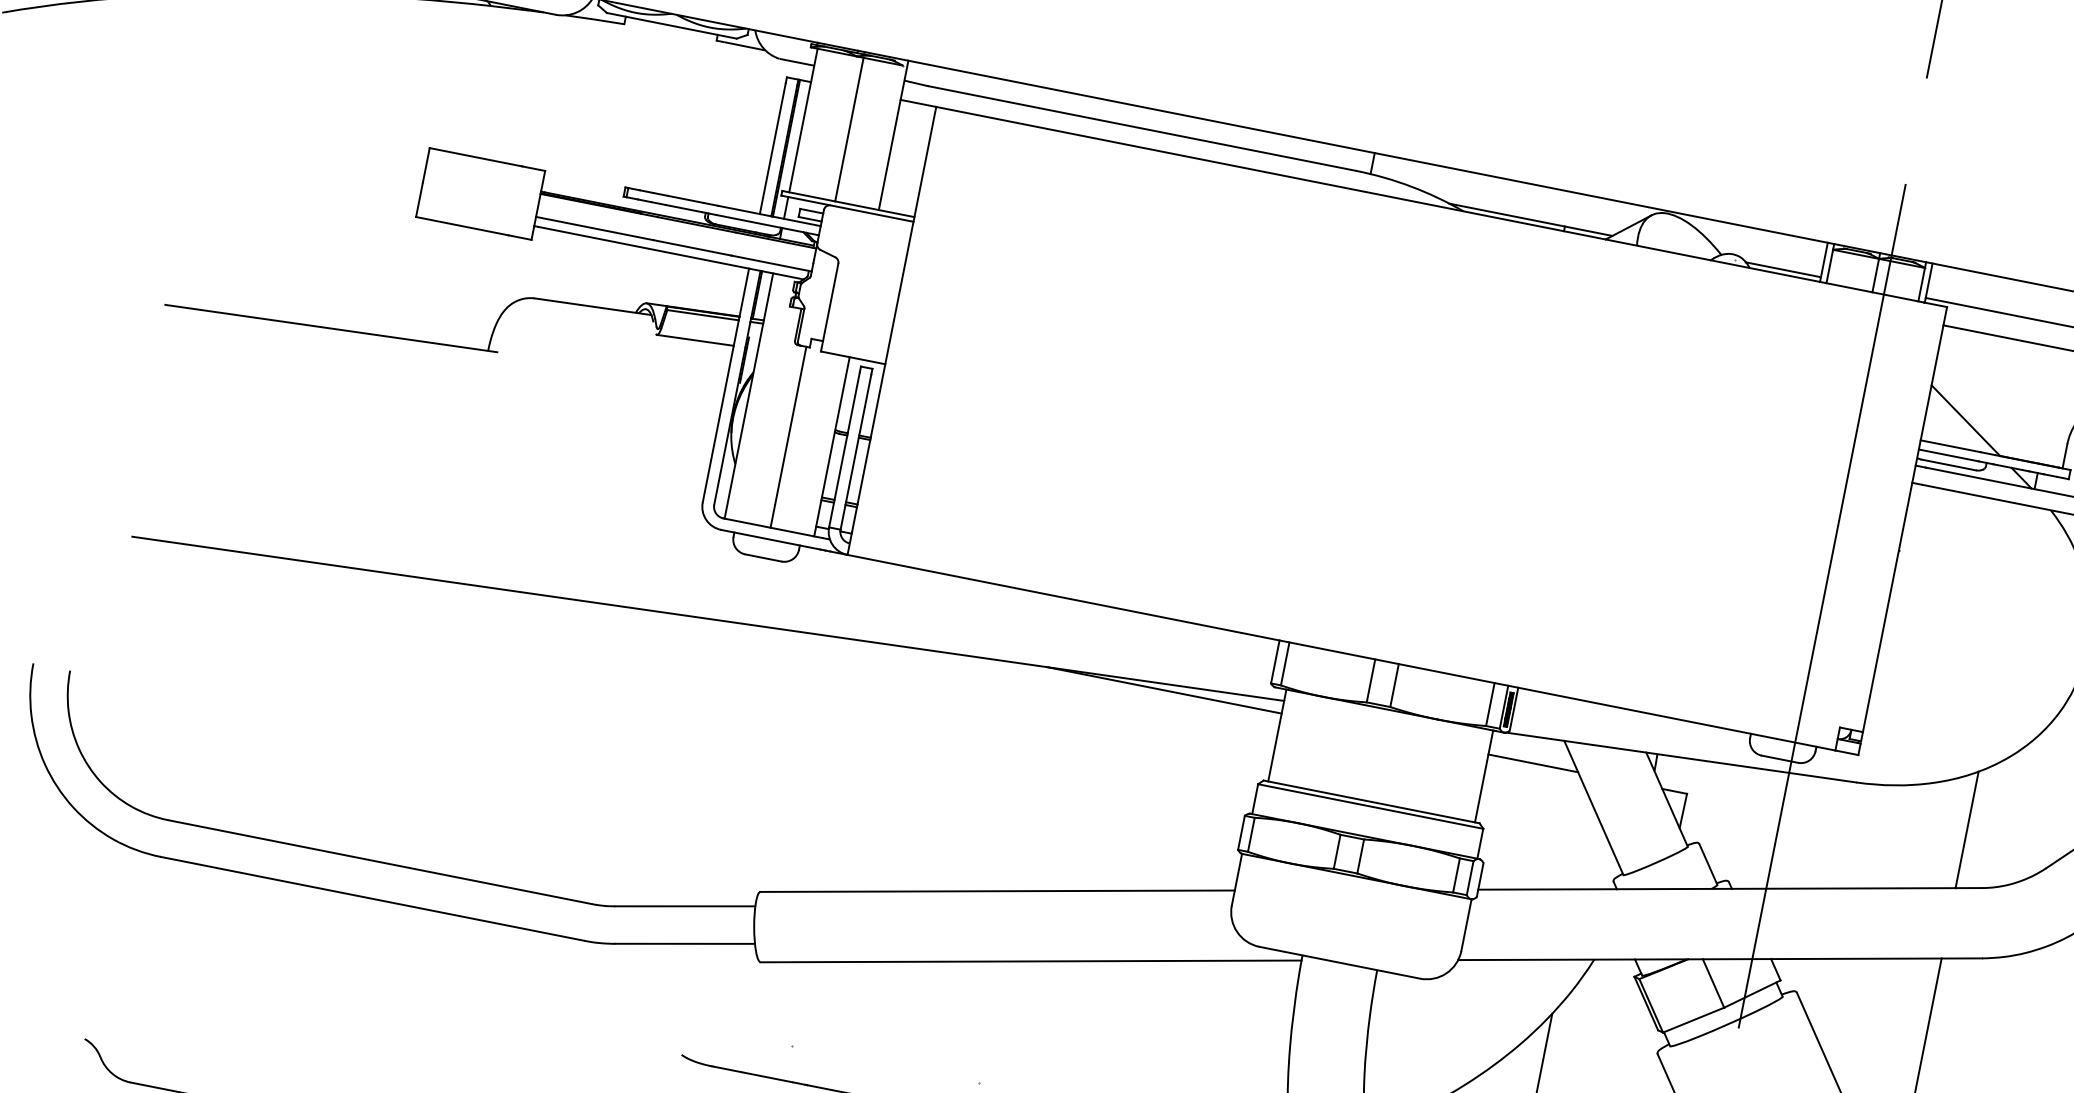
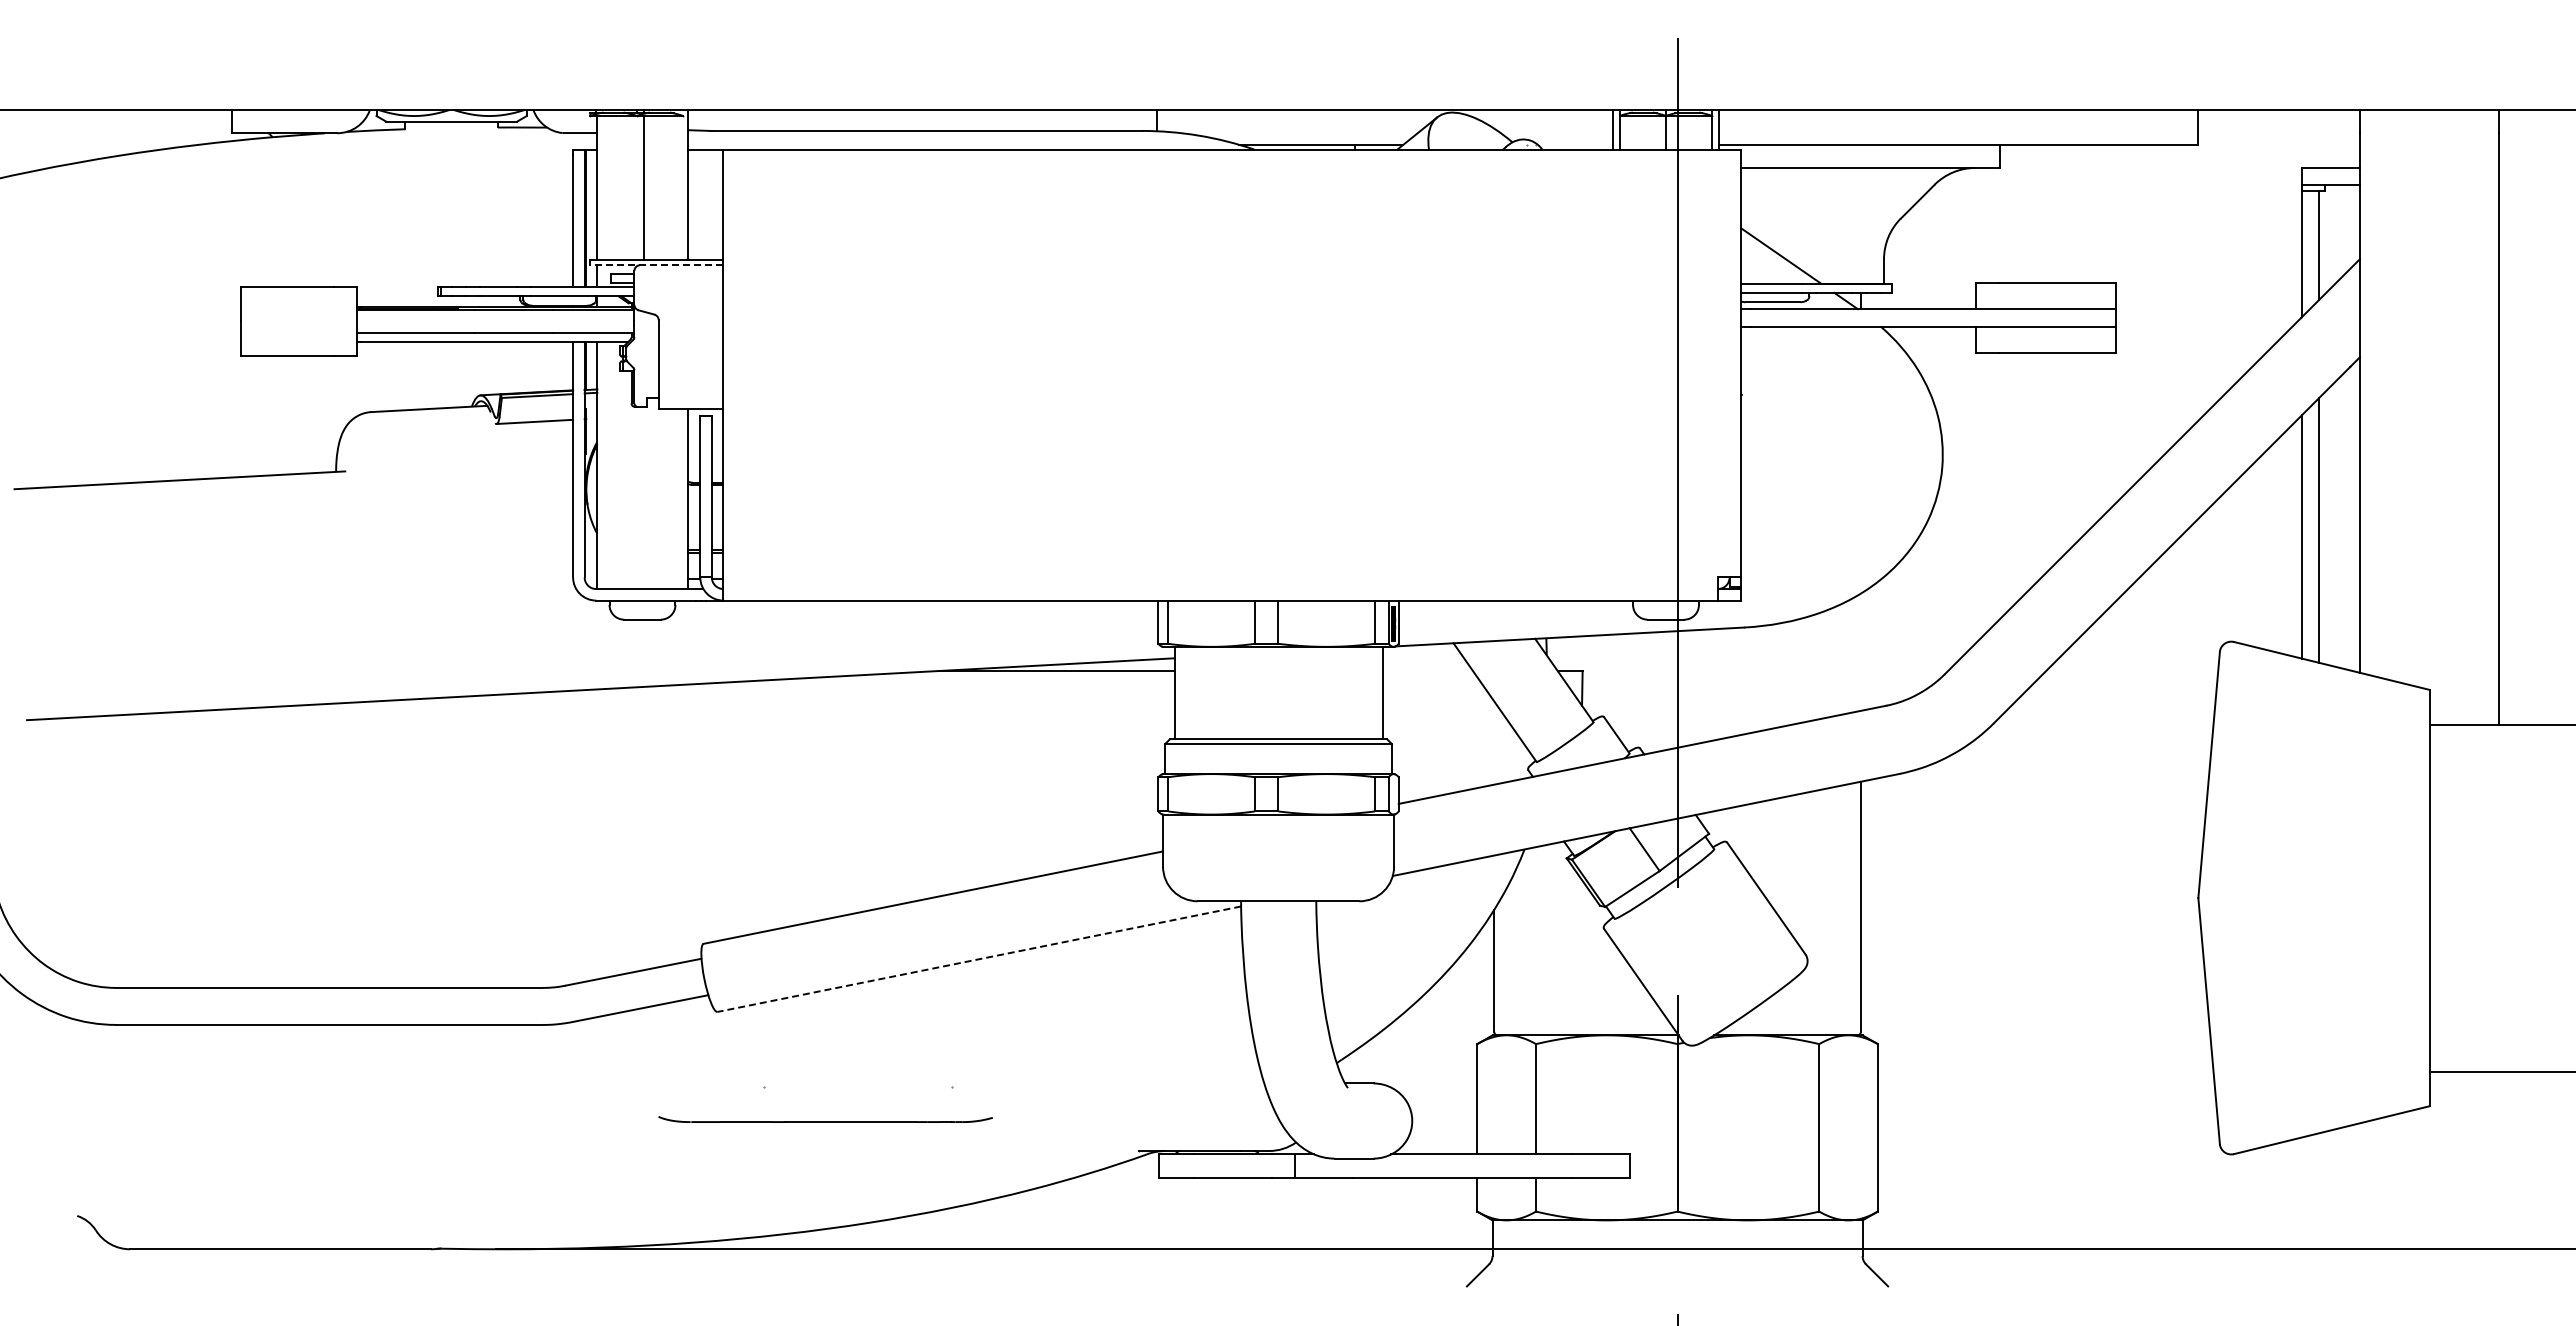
line: (846, 208) -> (656, 265), solid -> dashed
line: (1783, 269) -> (1575, 144), removed
line: (788, 436) -> (643, 497), removed
line: (1532, 763) -> (1427, 671), removed
line: (1966, 829) -> (1860, 651), removed
line: (1030, 961) -> (978, 959), solid -> dashed

